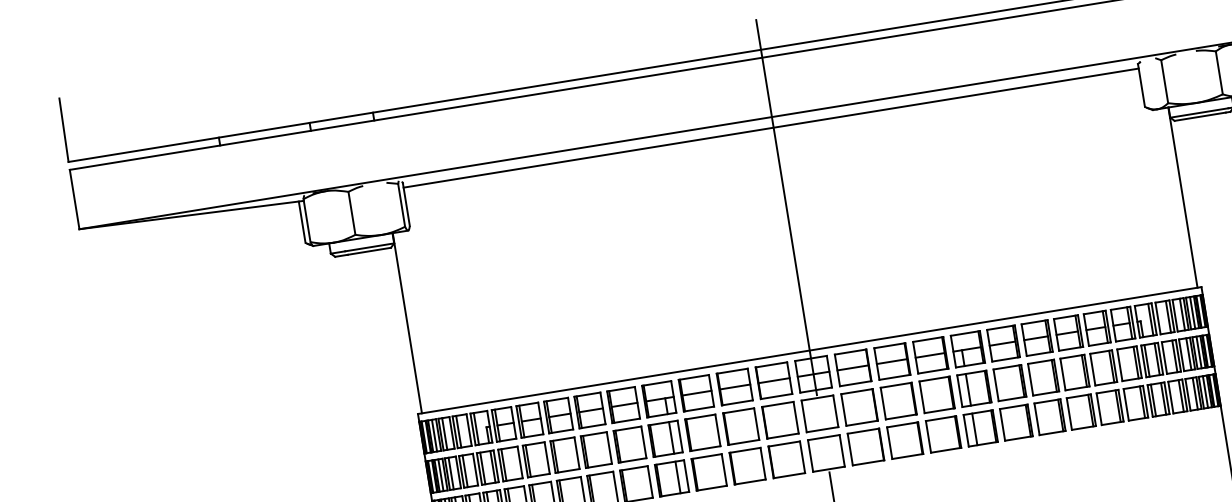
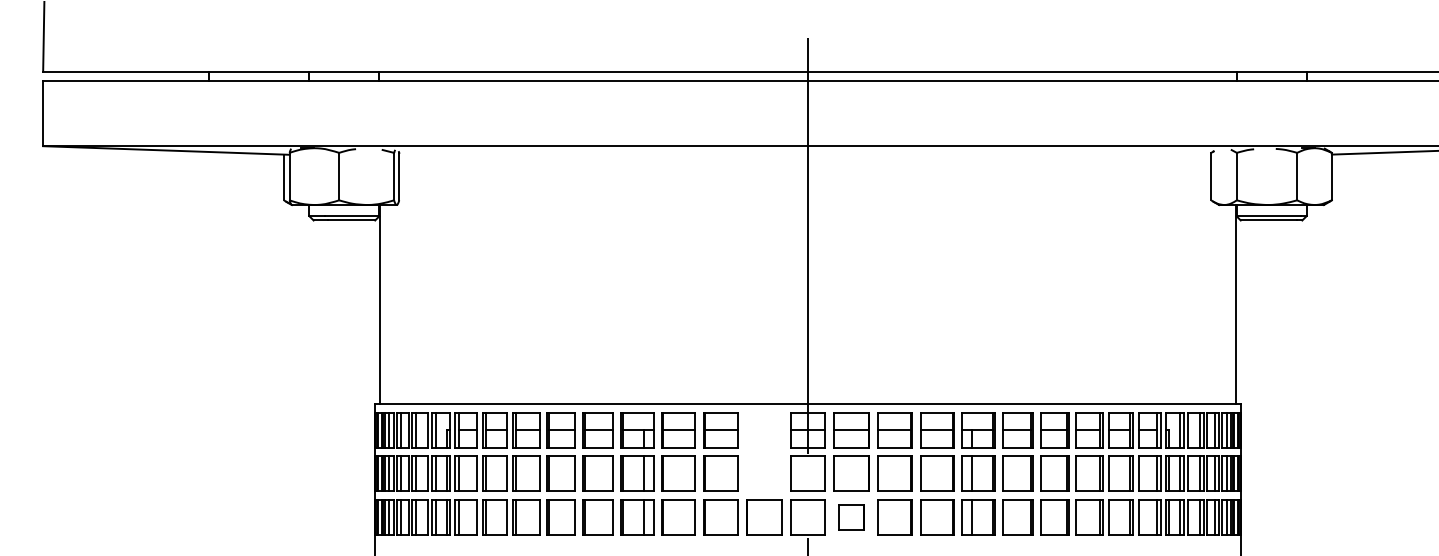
line: (771, 127) -> (805, 157), removed
part: (777, 399) -> (764, 451), removed
part: (865, 446) -> (851, 517), size x0.7

